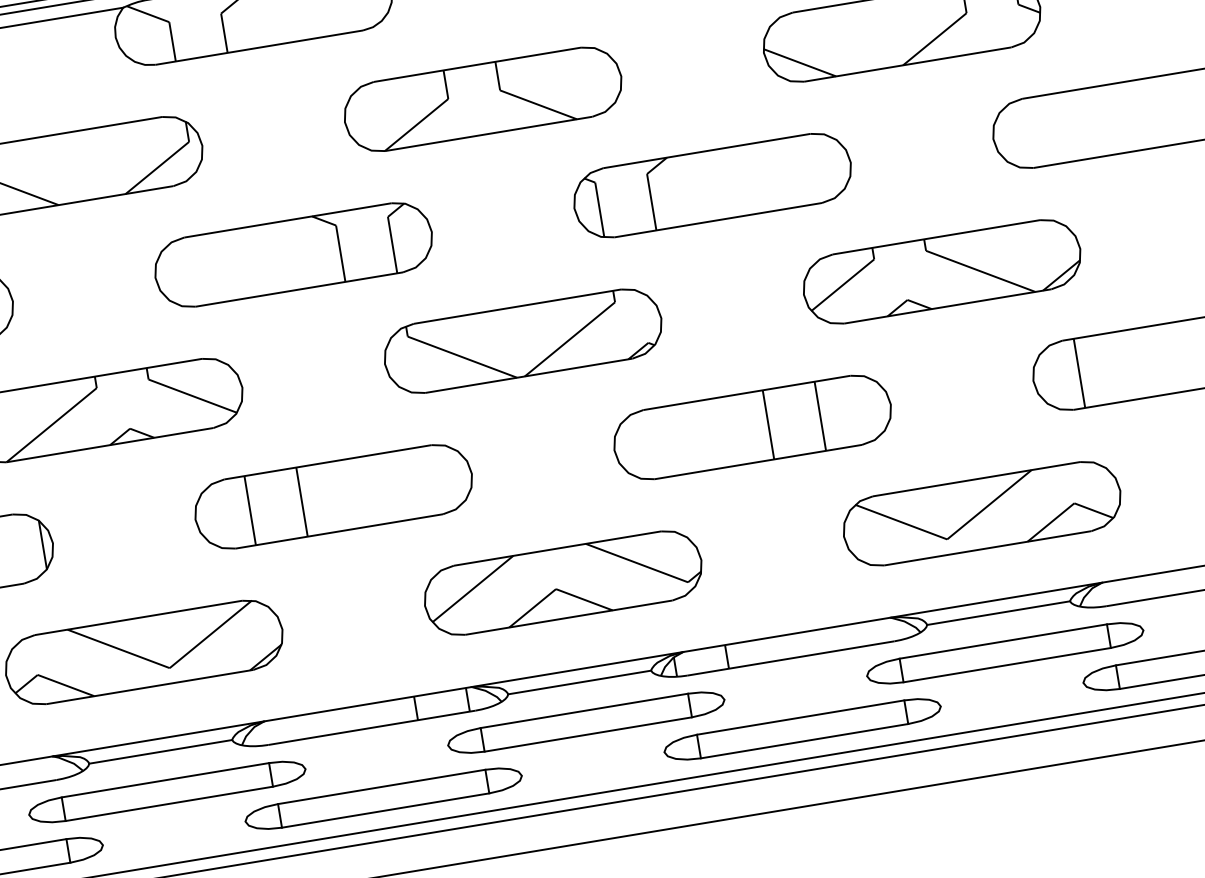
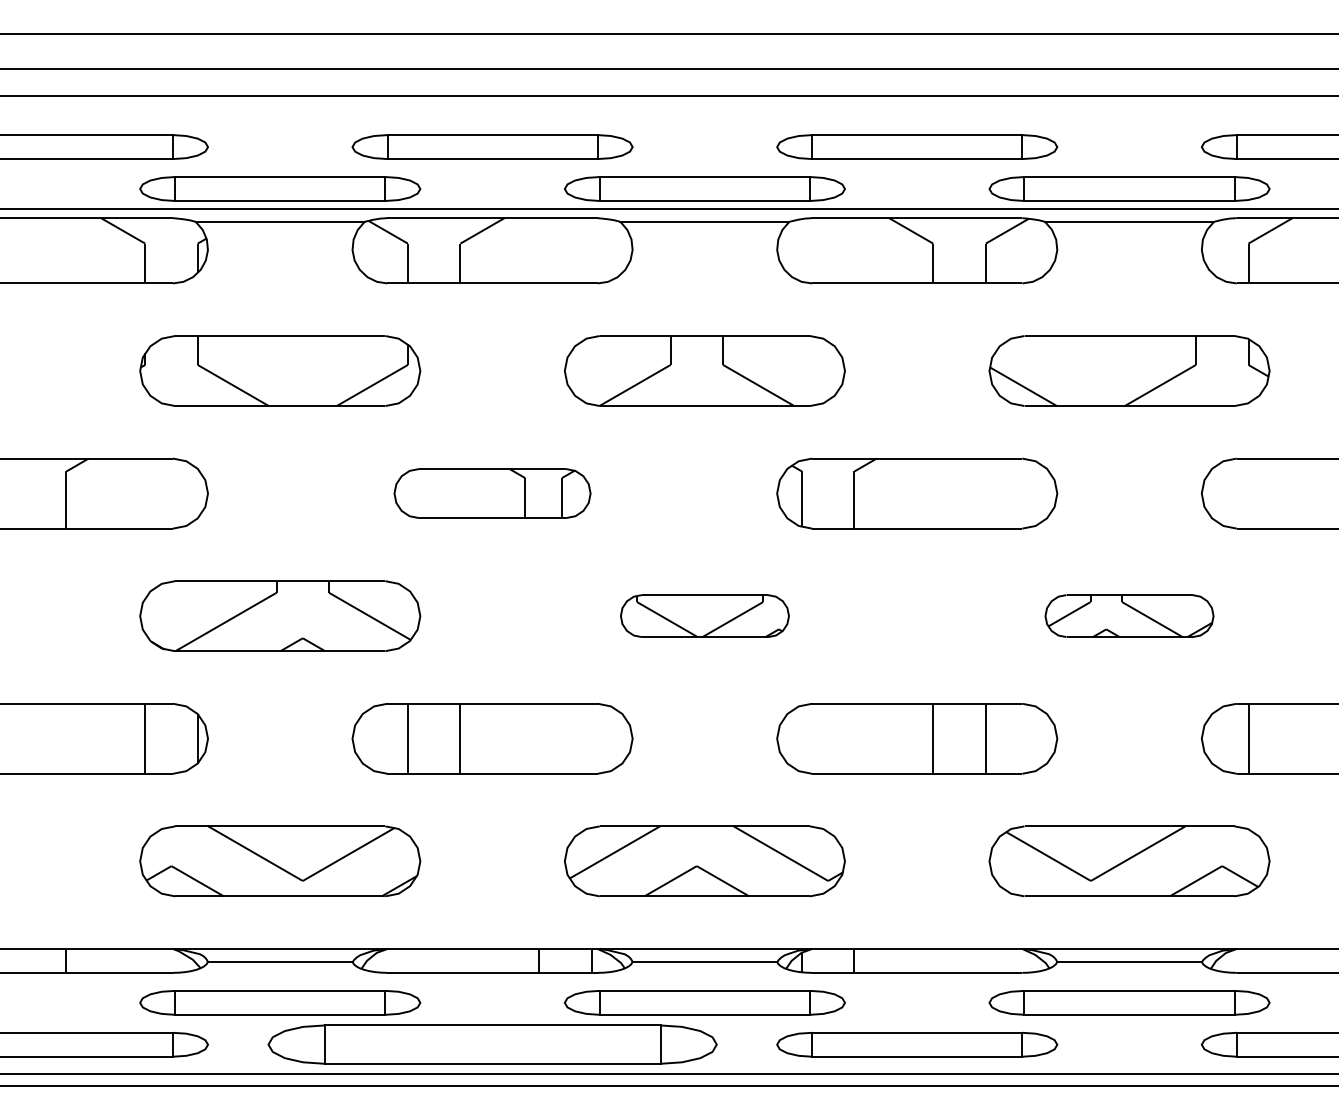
part: (293, 254) -> (492, 493), size x0.7
part: (941, 271) -> (1129, 615), size x0.6
part: (522, 340) -> (704, 615), size x0.6
part: (383, 798) -> (492, 1044), size x1.6

